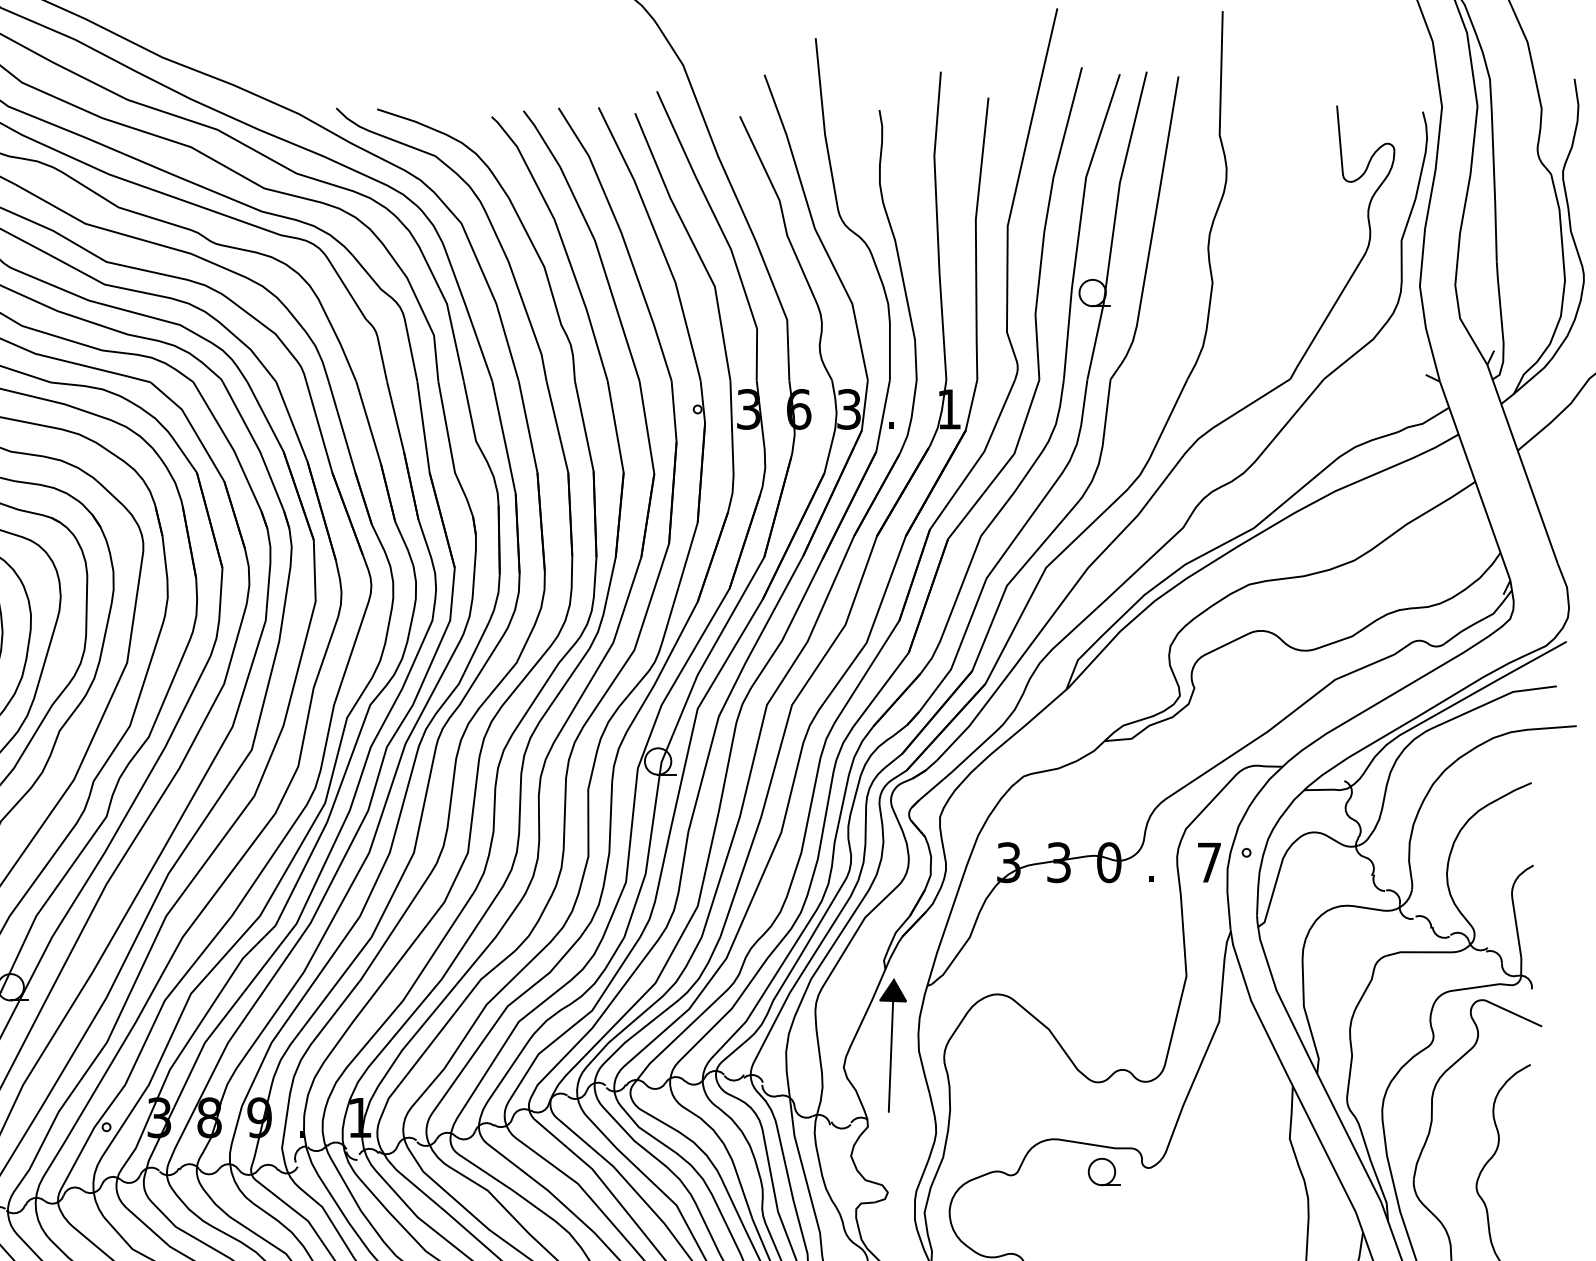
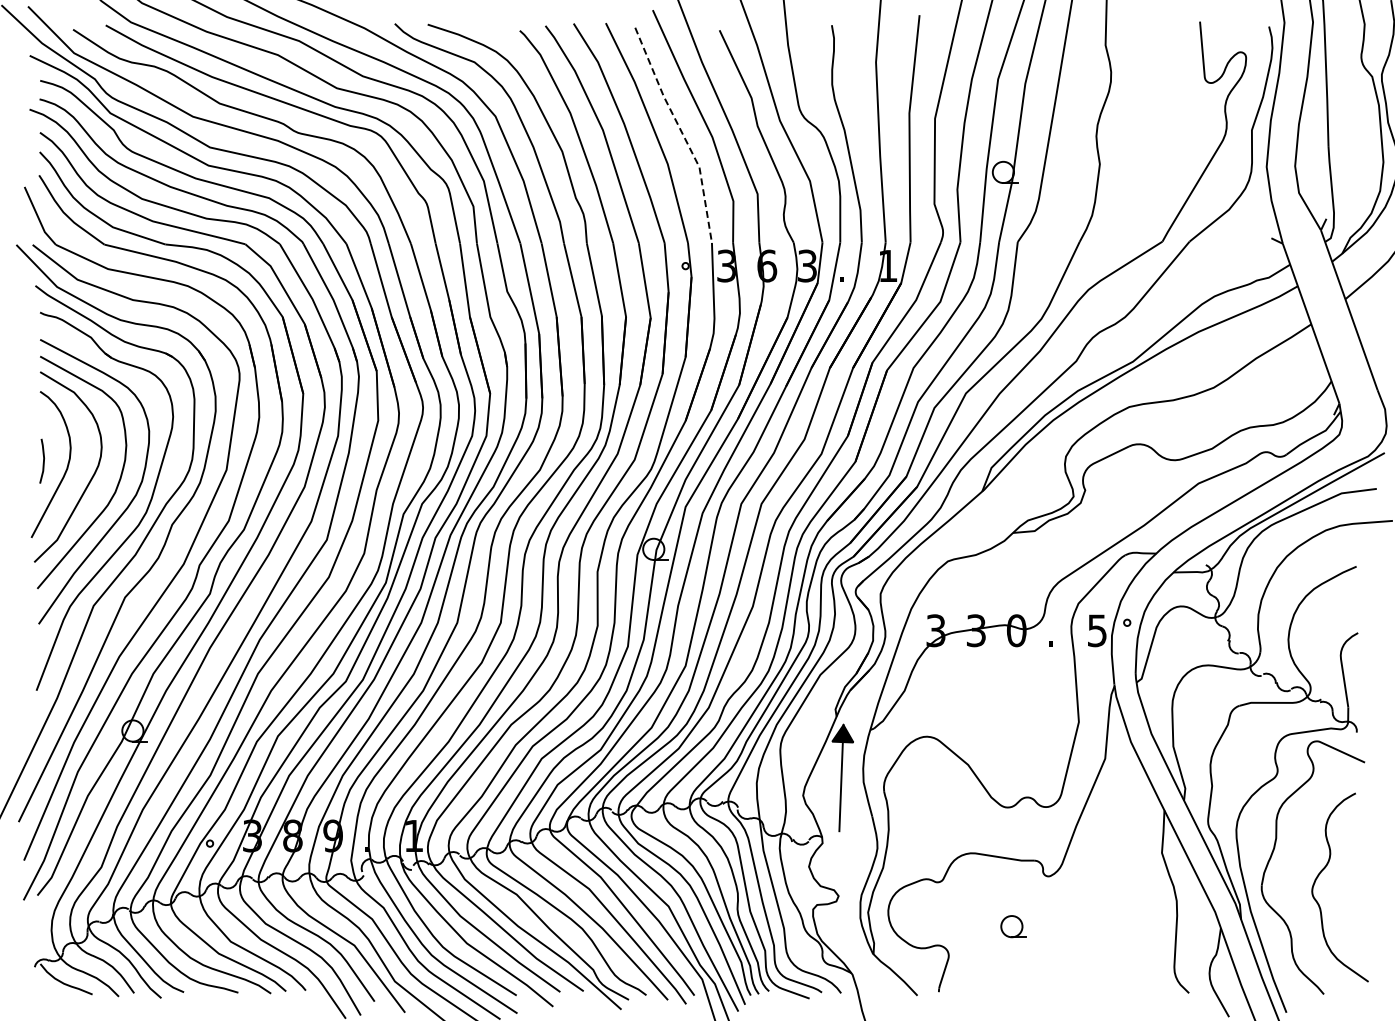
line: (693, 243) -> (682, 132), solid -> dashed
text: (1209, 862) -> (1097, 630), 7 -> 5
part: (1103, 1171) -> (1013, 926), moved

